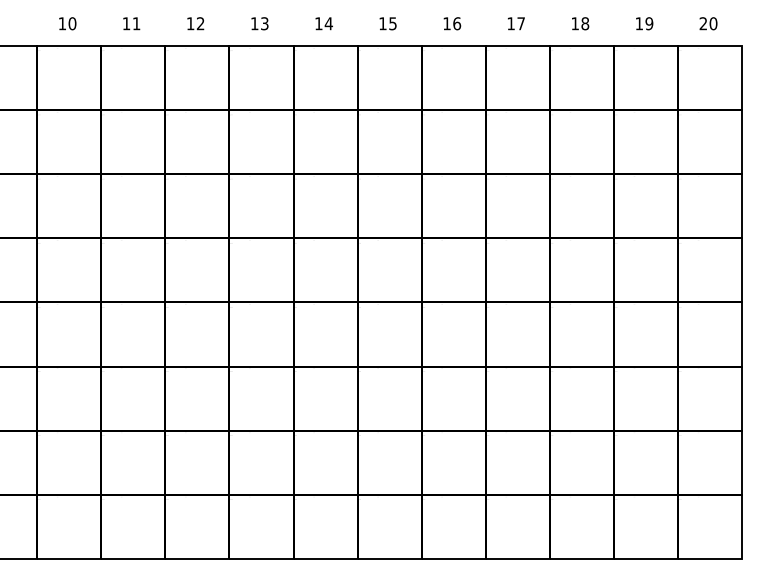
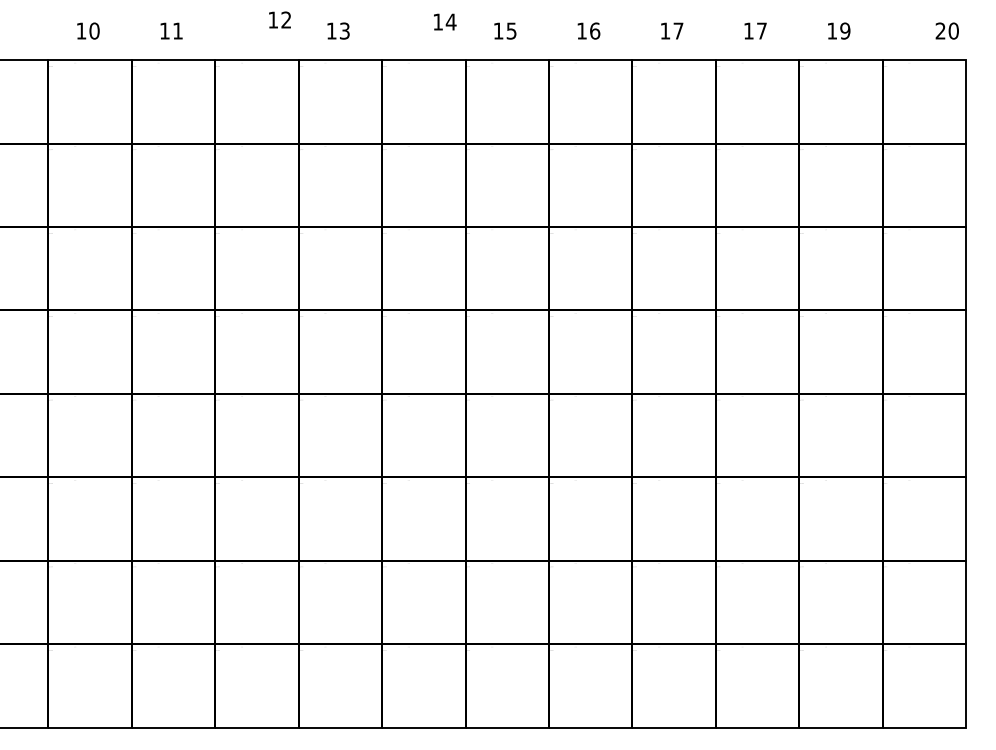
text: (195, 23) -> (279, 19), moved
text: (324, 23) -> (445, 21), moved
text: (584, 23) -> (761, 30), 18 -> 17
text: (707, 23) -> (946, 30), moved

